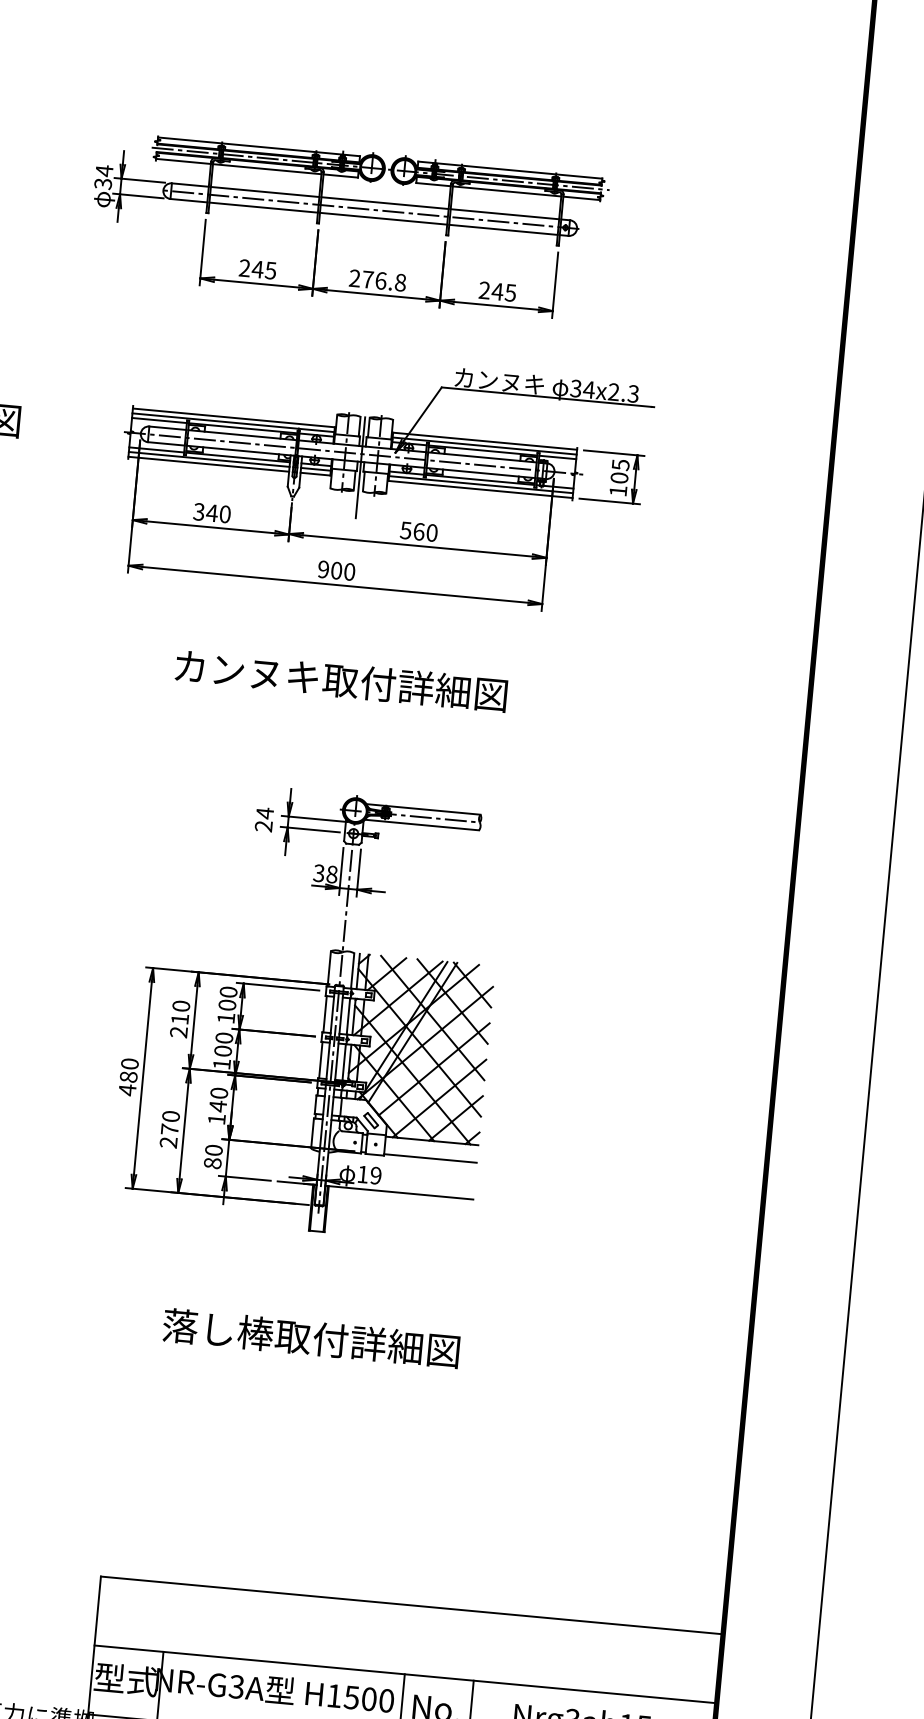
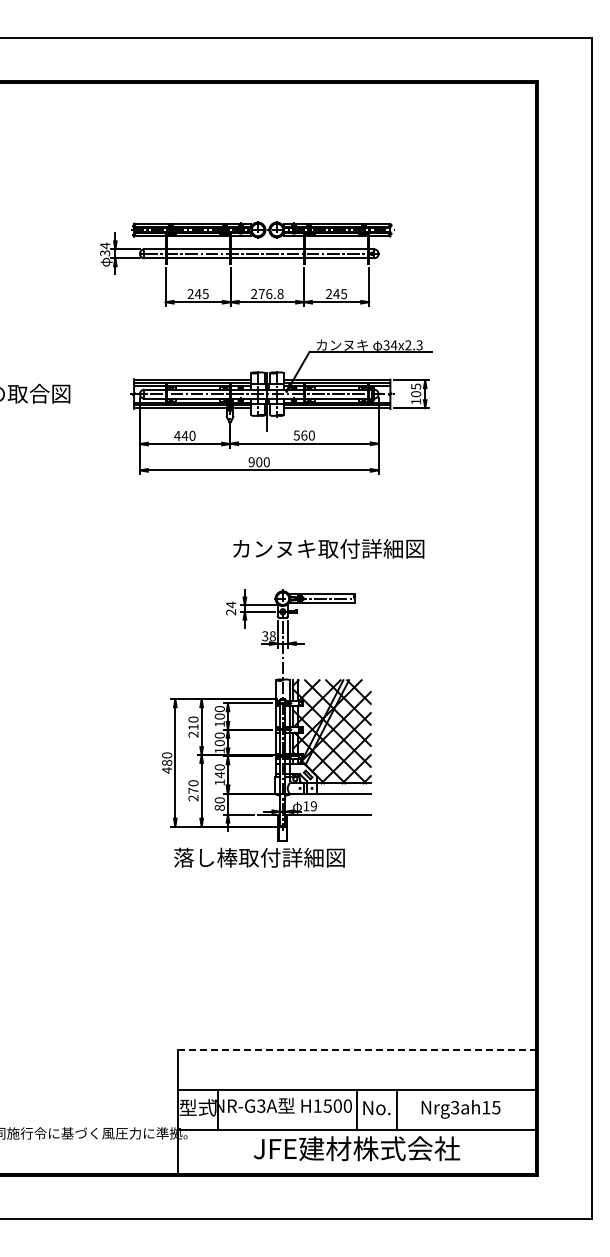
text: (199, 511) -> (177, 435), 340 -> 440
text: (340, 679) -> (328, 548), moved
text: (311, 1337) -> (259, 857), moved
line: (412, 1605) -> (357, 1050), solid -> dashed

